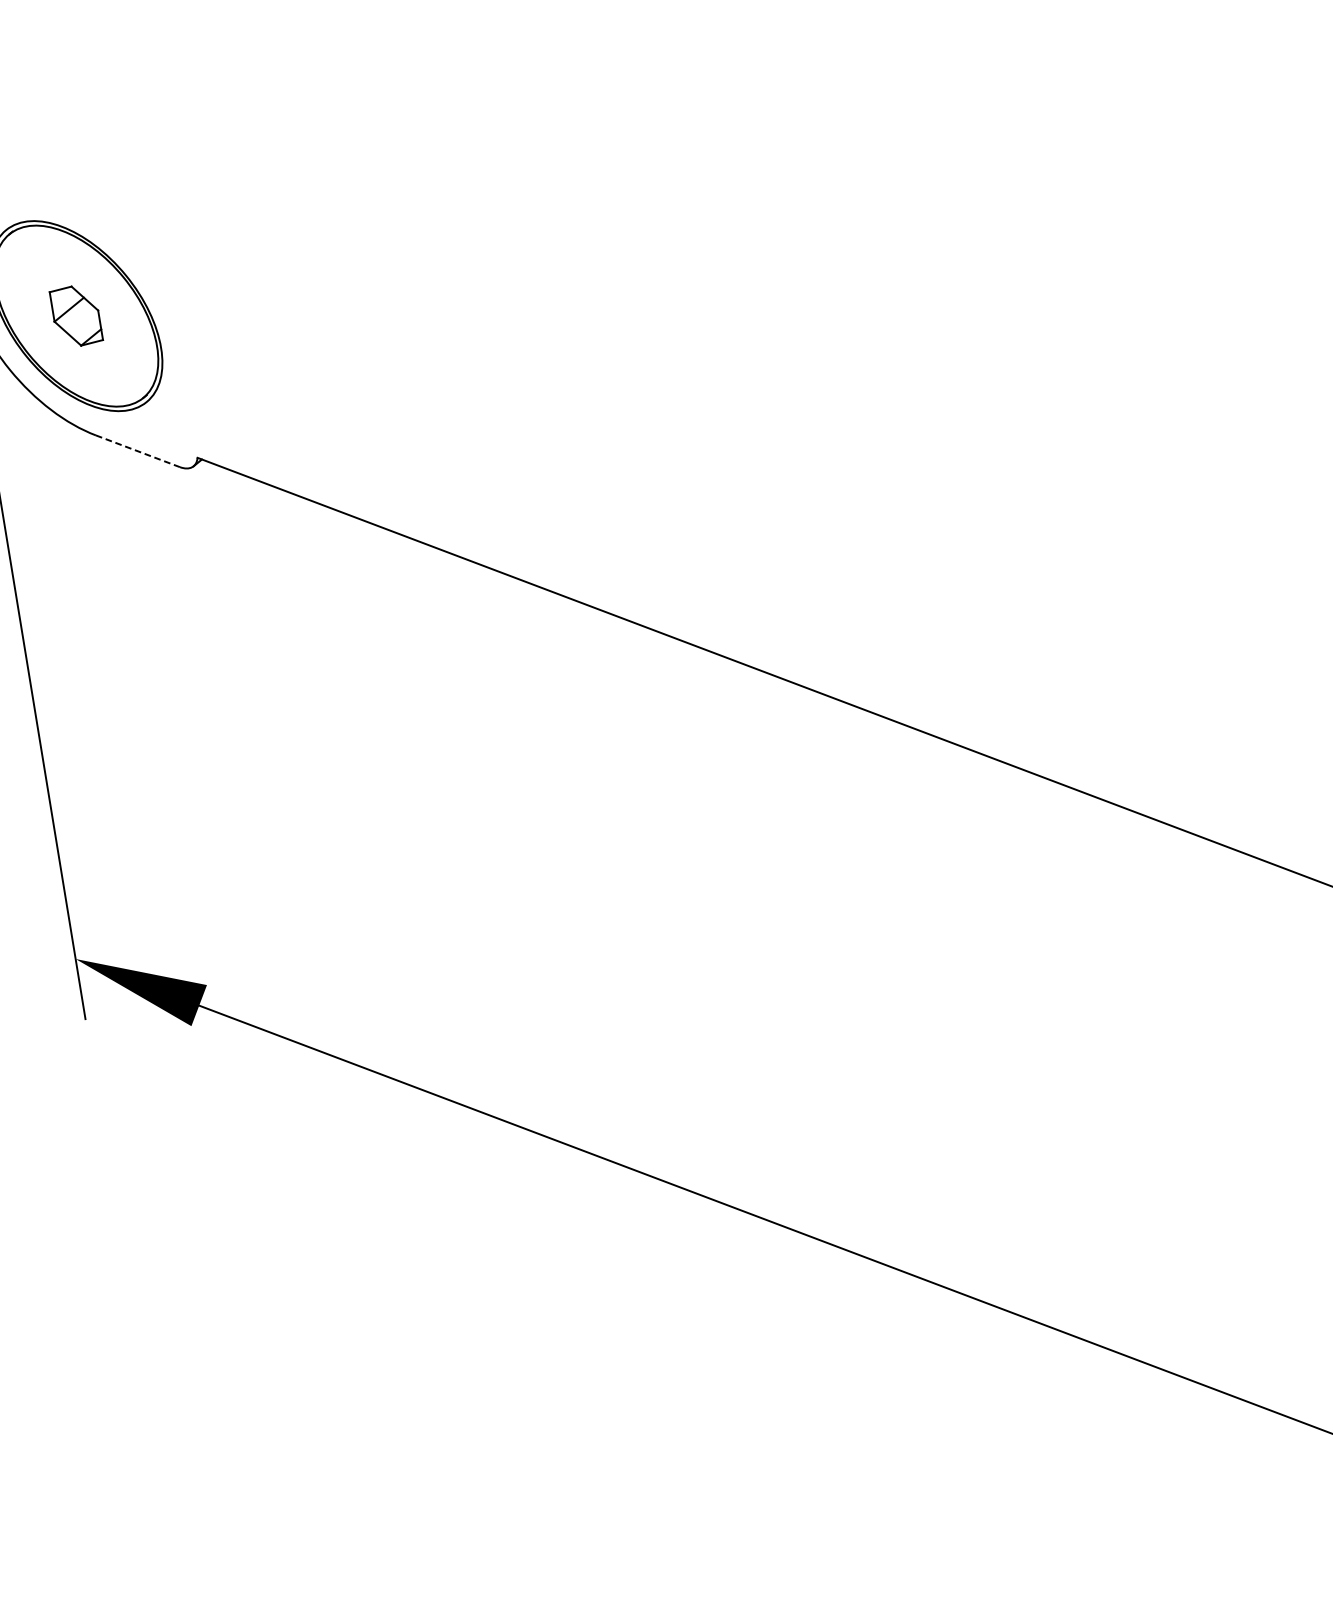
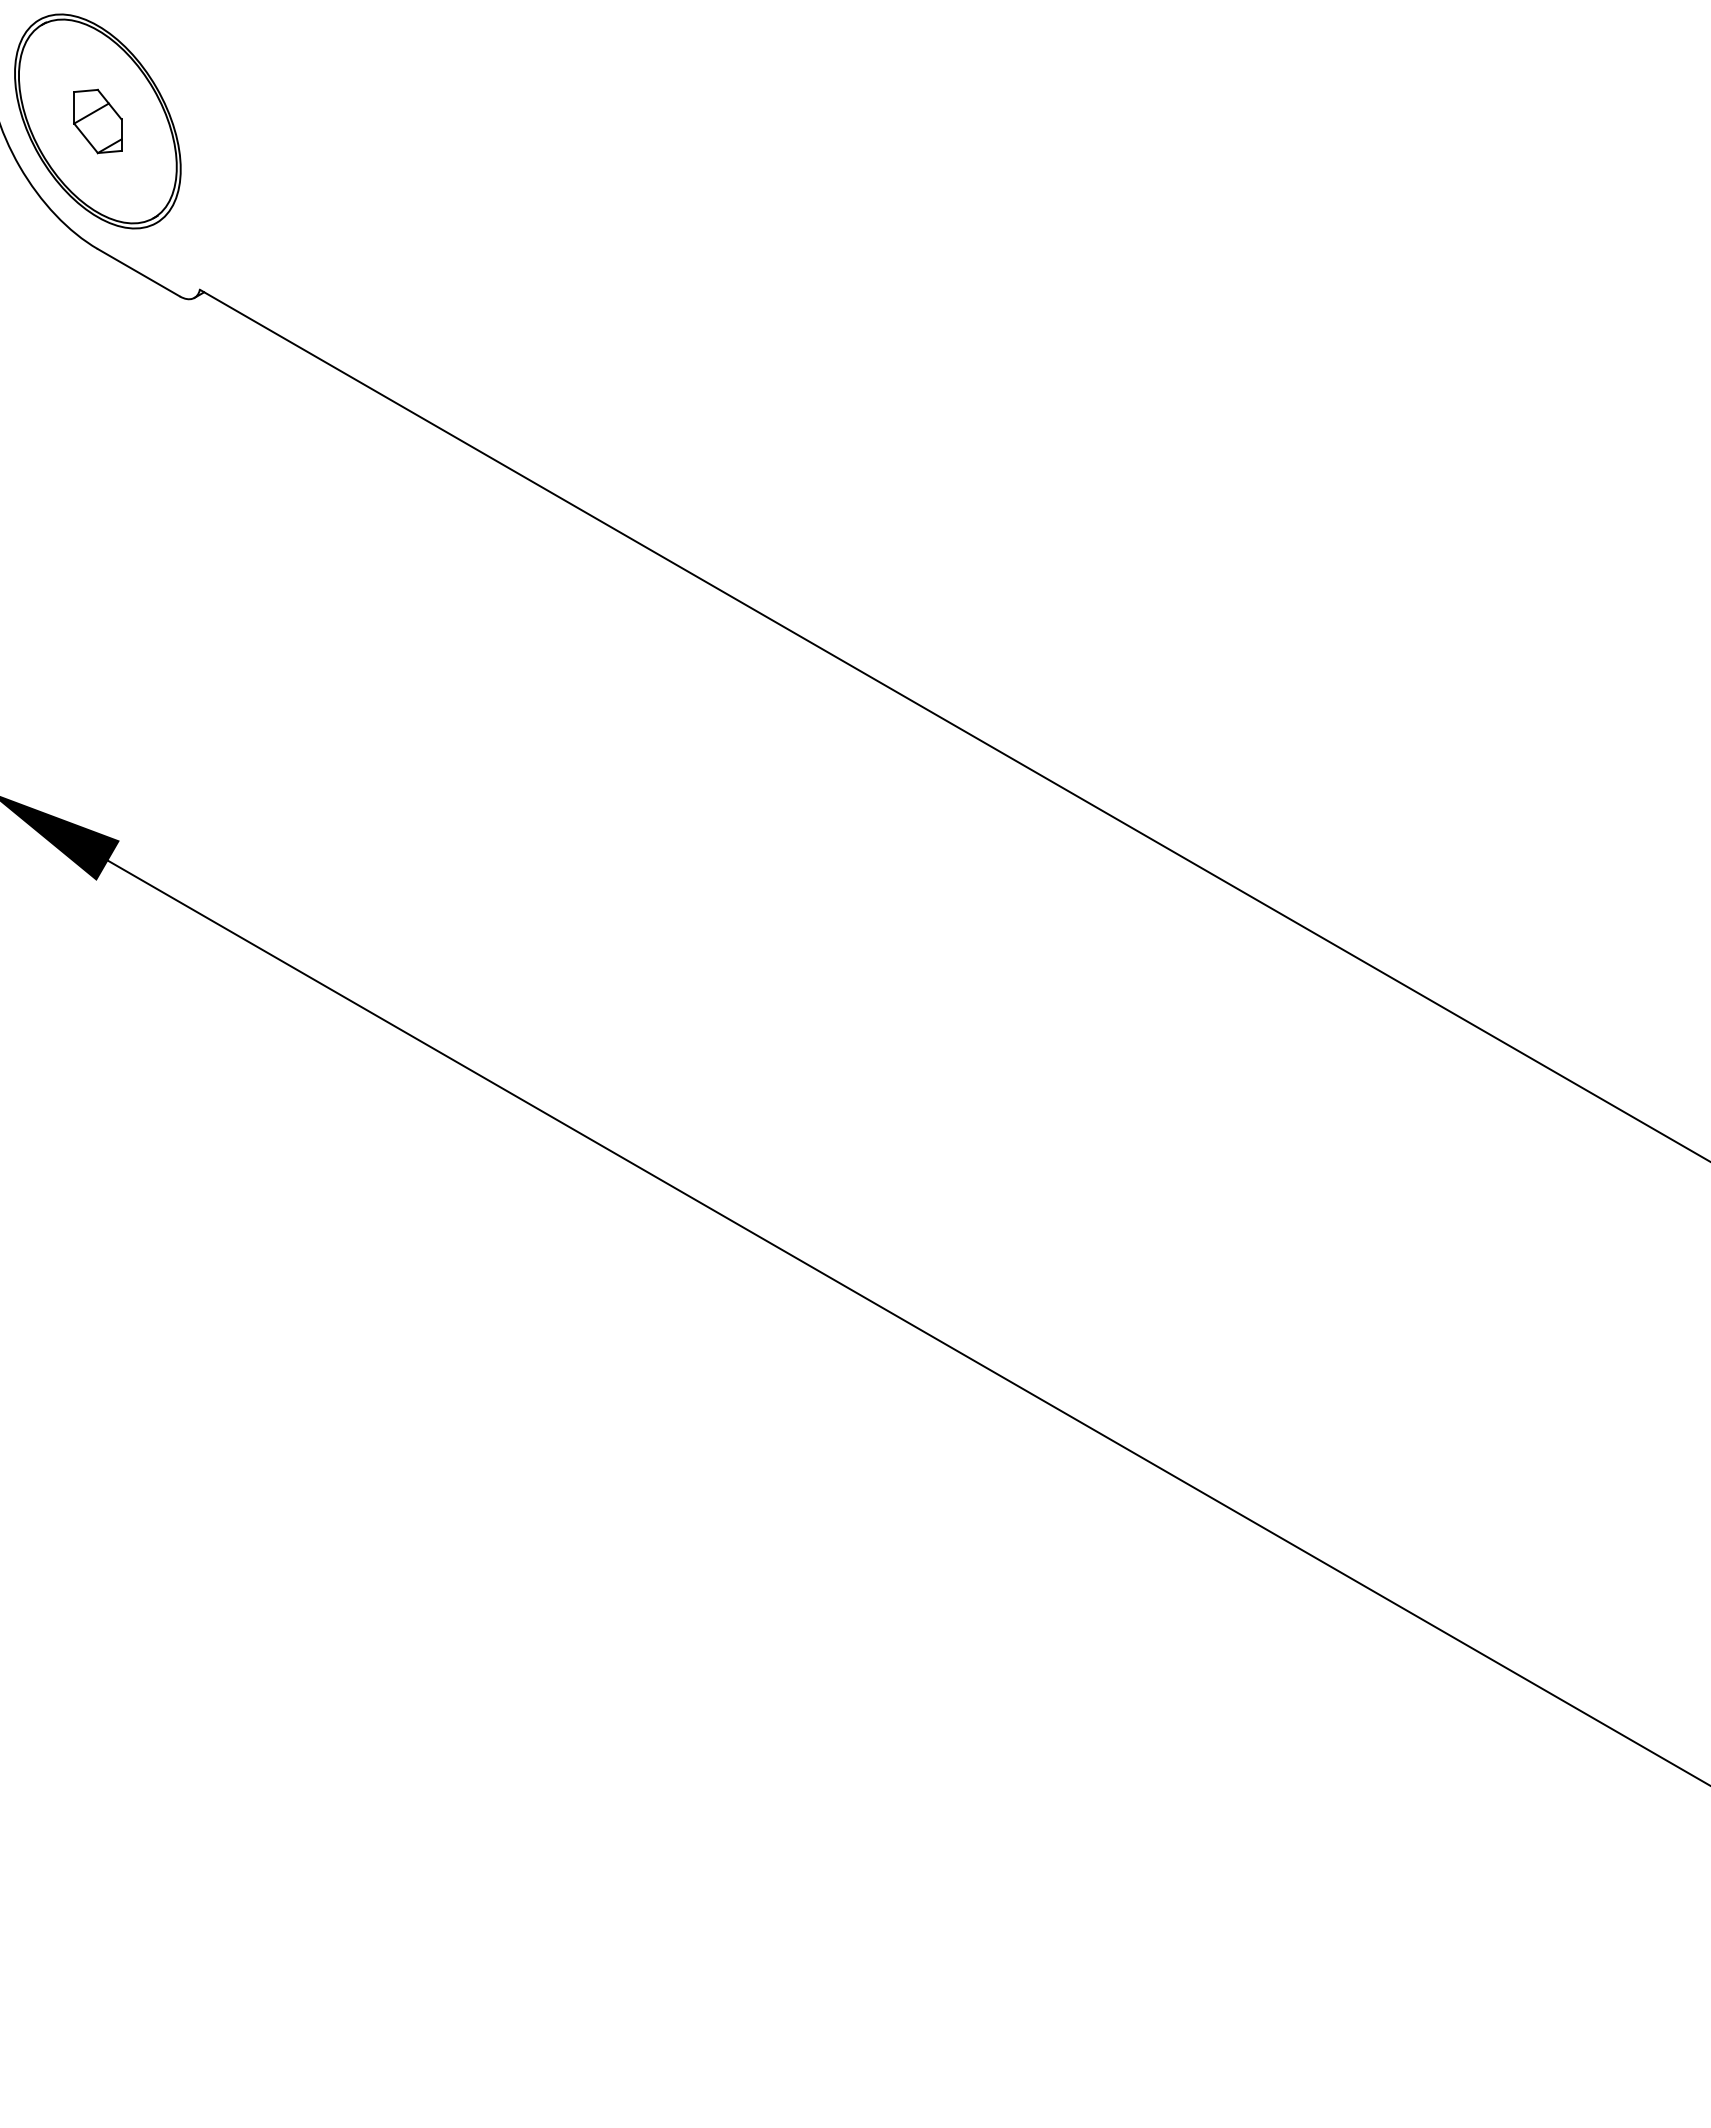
line: (138, 451) -> (139, 273), dashed -> solid

